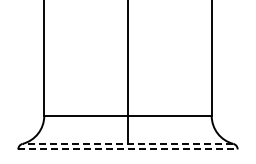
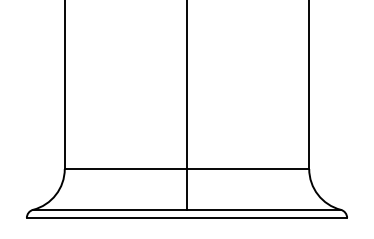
line: (127, 143) -> (186, 209), dashed -> solid
line: (127, 149) -> (186, 218), dashed -> solid

